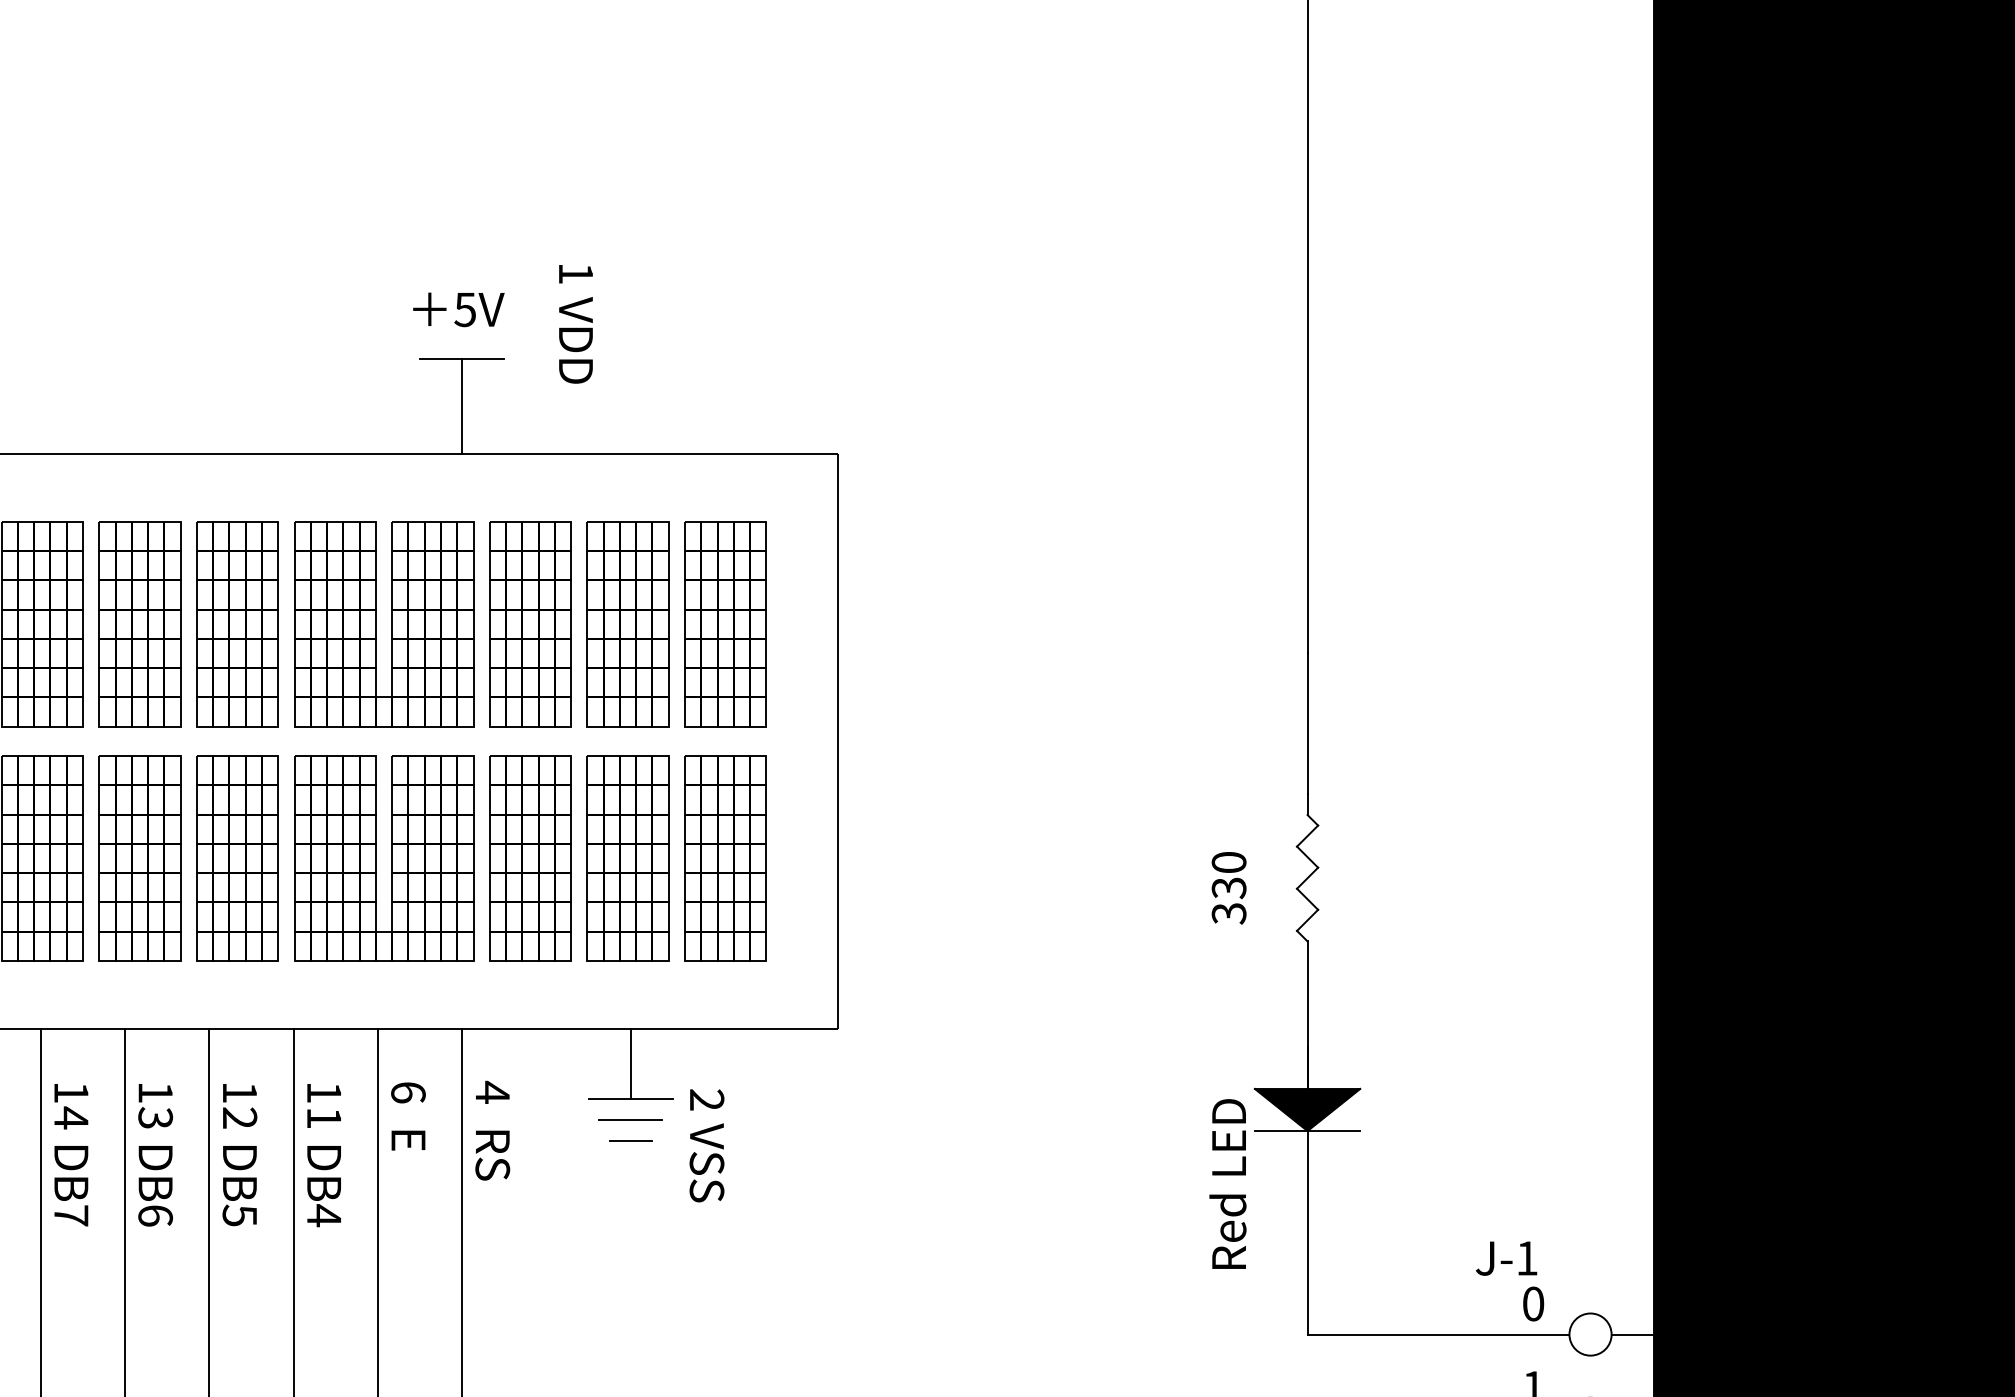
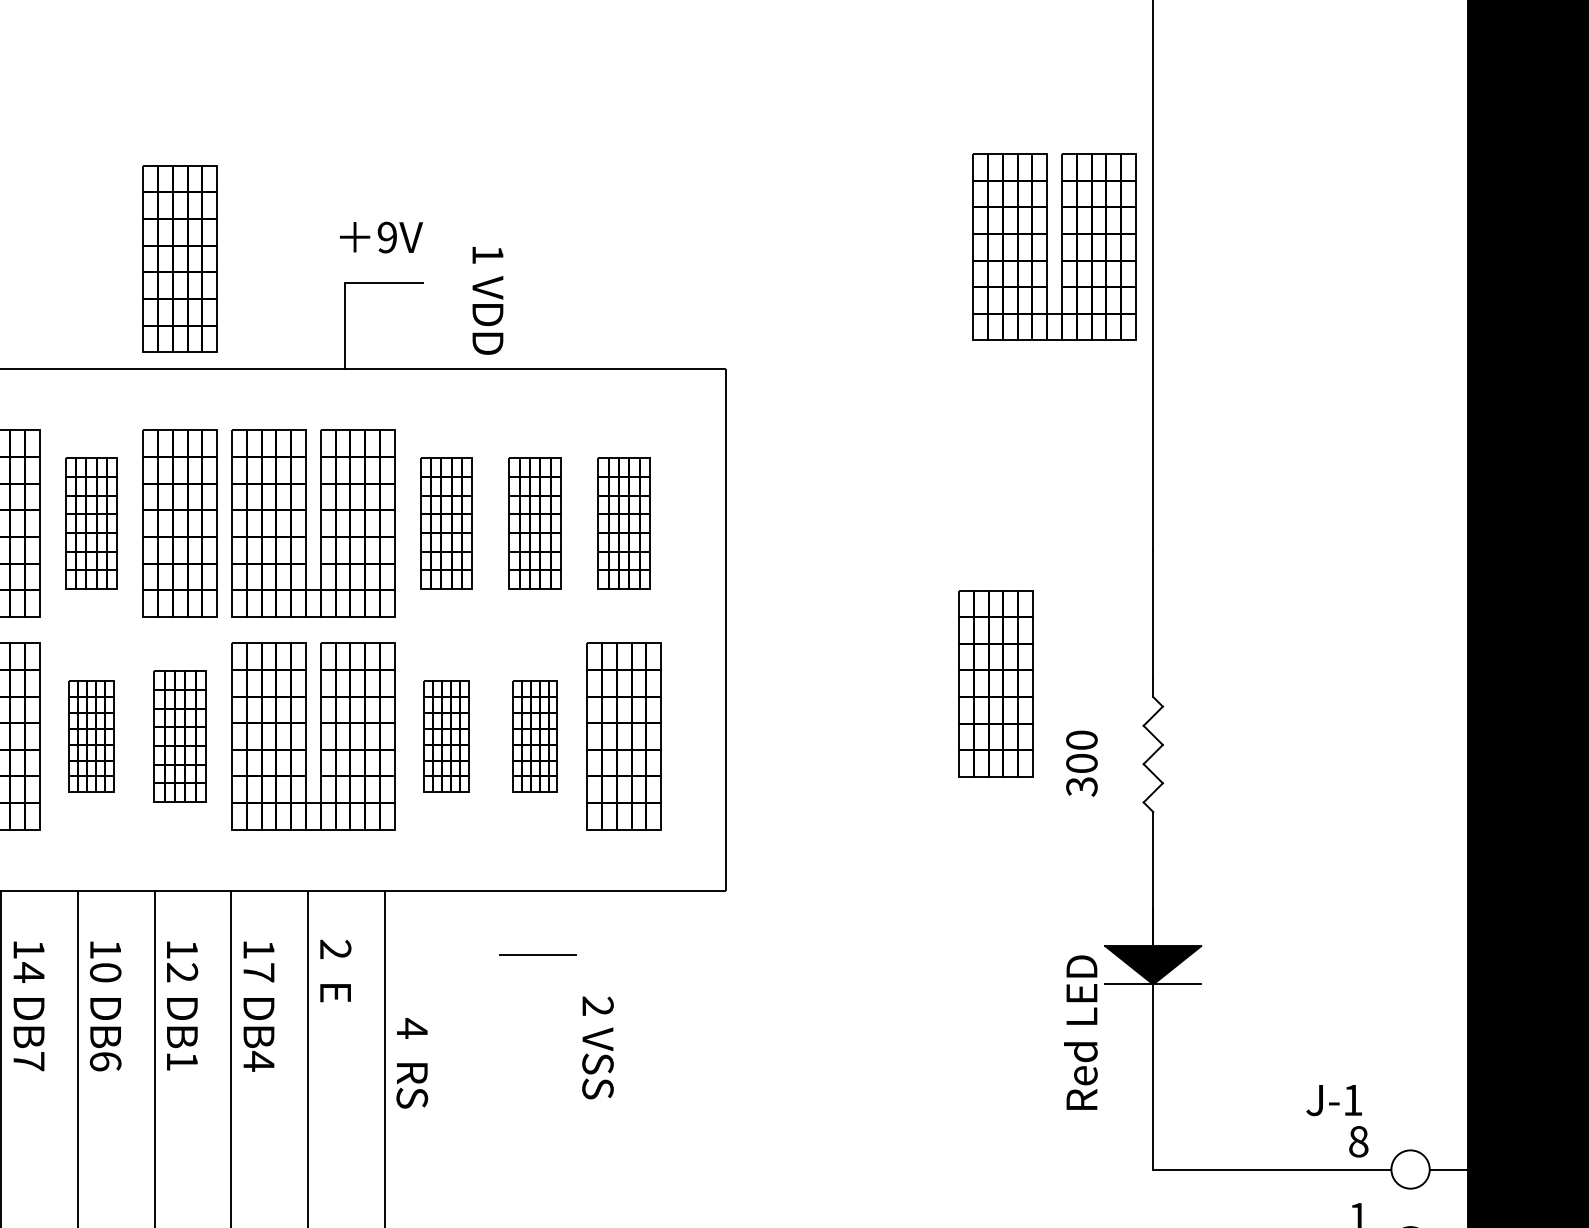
text: (464, 309) -> (386, 237), 5V -> 9V
part: (1206, 320) -> (1061, 247), added
text: (575, 324) -> (487, 301), moved
part: (237, 333) -> (180, 259), added
line: (462, 406) -> (345, 325), moved
part: (139, 624) -> (91, 523), size x0.7
part: (530, 624) -> (446, 523), size x0.7
part: (627, 624) -> (534, 523), size x0.7
part: (725, 624) -> (623, 523), size x0.7
part: (1134, 800) -> (995, 683), added
part: (139, 858) -> (91, 736), size x0.6
part: (237, 858) -> (180, 736), size x0.7
part: (530, 858) -> (446, 736), size x0.6
part: (627, 858) -> (534, 736), size x0.6
text: (1228, 888) -> (1081, 763), 330 -> 300
line: (630, 1063) -> (537, 923), removed
text: (408, 1092) -> (335, 949), 6 -> 2
text: (155, 1117) -> (105, 972), 13 -> 10
text: (323, 1117) -> (258, 972), 11 -> 17
line: (630, 1119) -> (537, 973), removed
text: (492, 1130) -> (412, 1063), moved
line: (630, 1140) -> (537, 993), removed
text: (706, 1145) -> (597, 1047), moved
text: (239, 1215) -> (181, 1061), DB5 -> DB1
text: (1533, 1303) -> (1358, 1141), 0 -> 8

